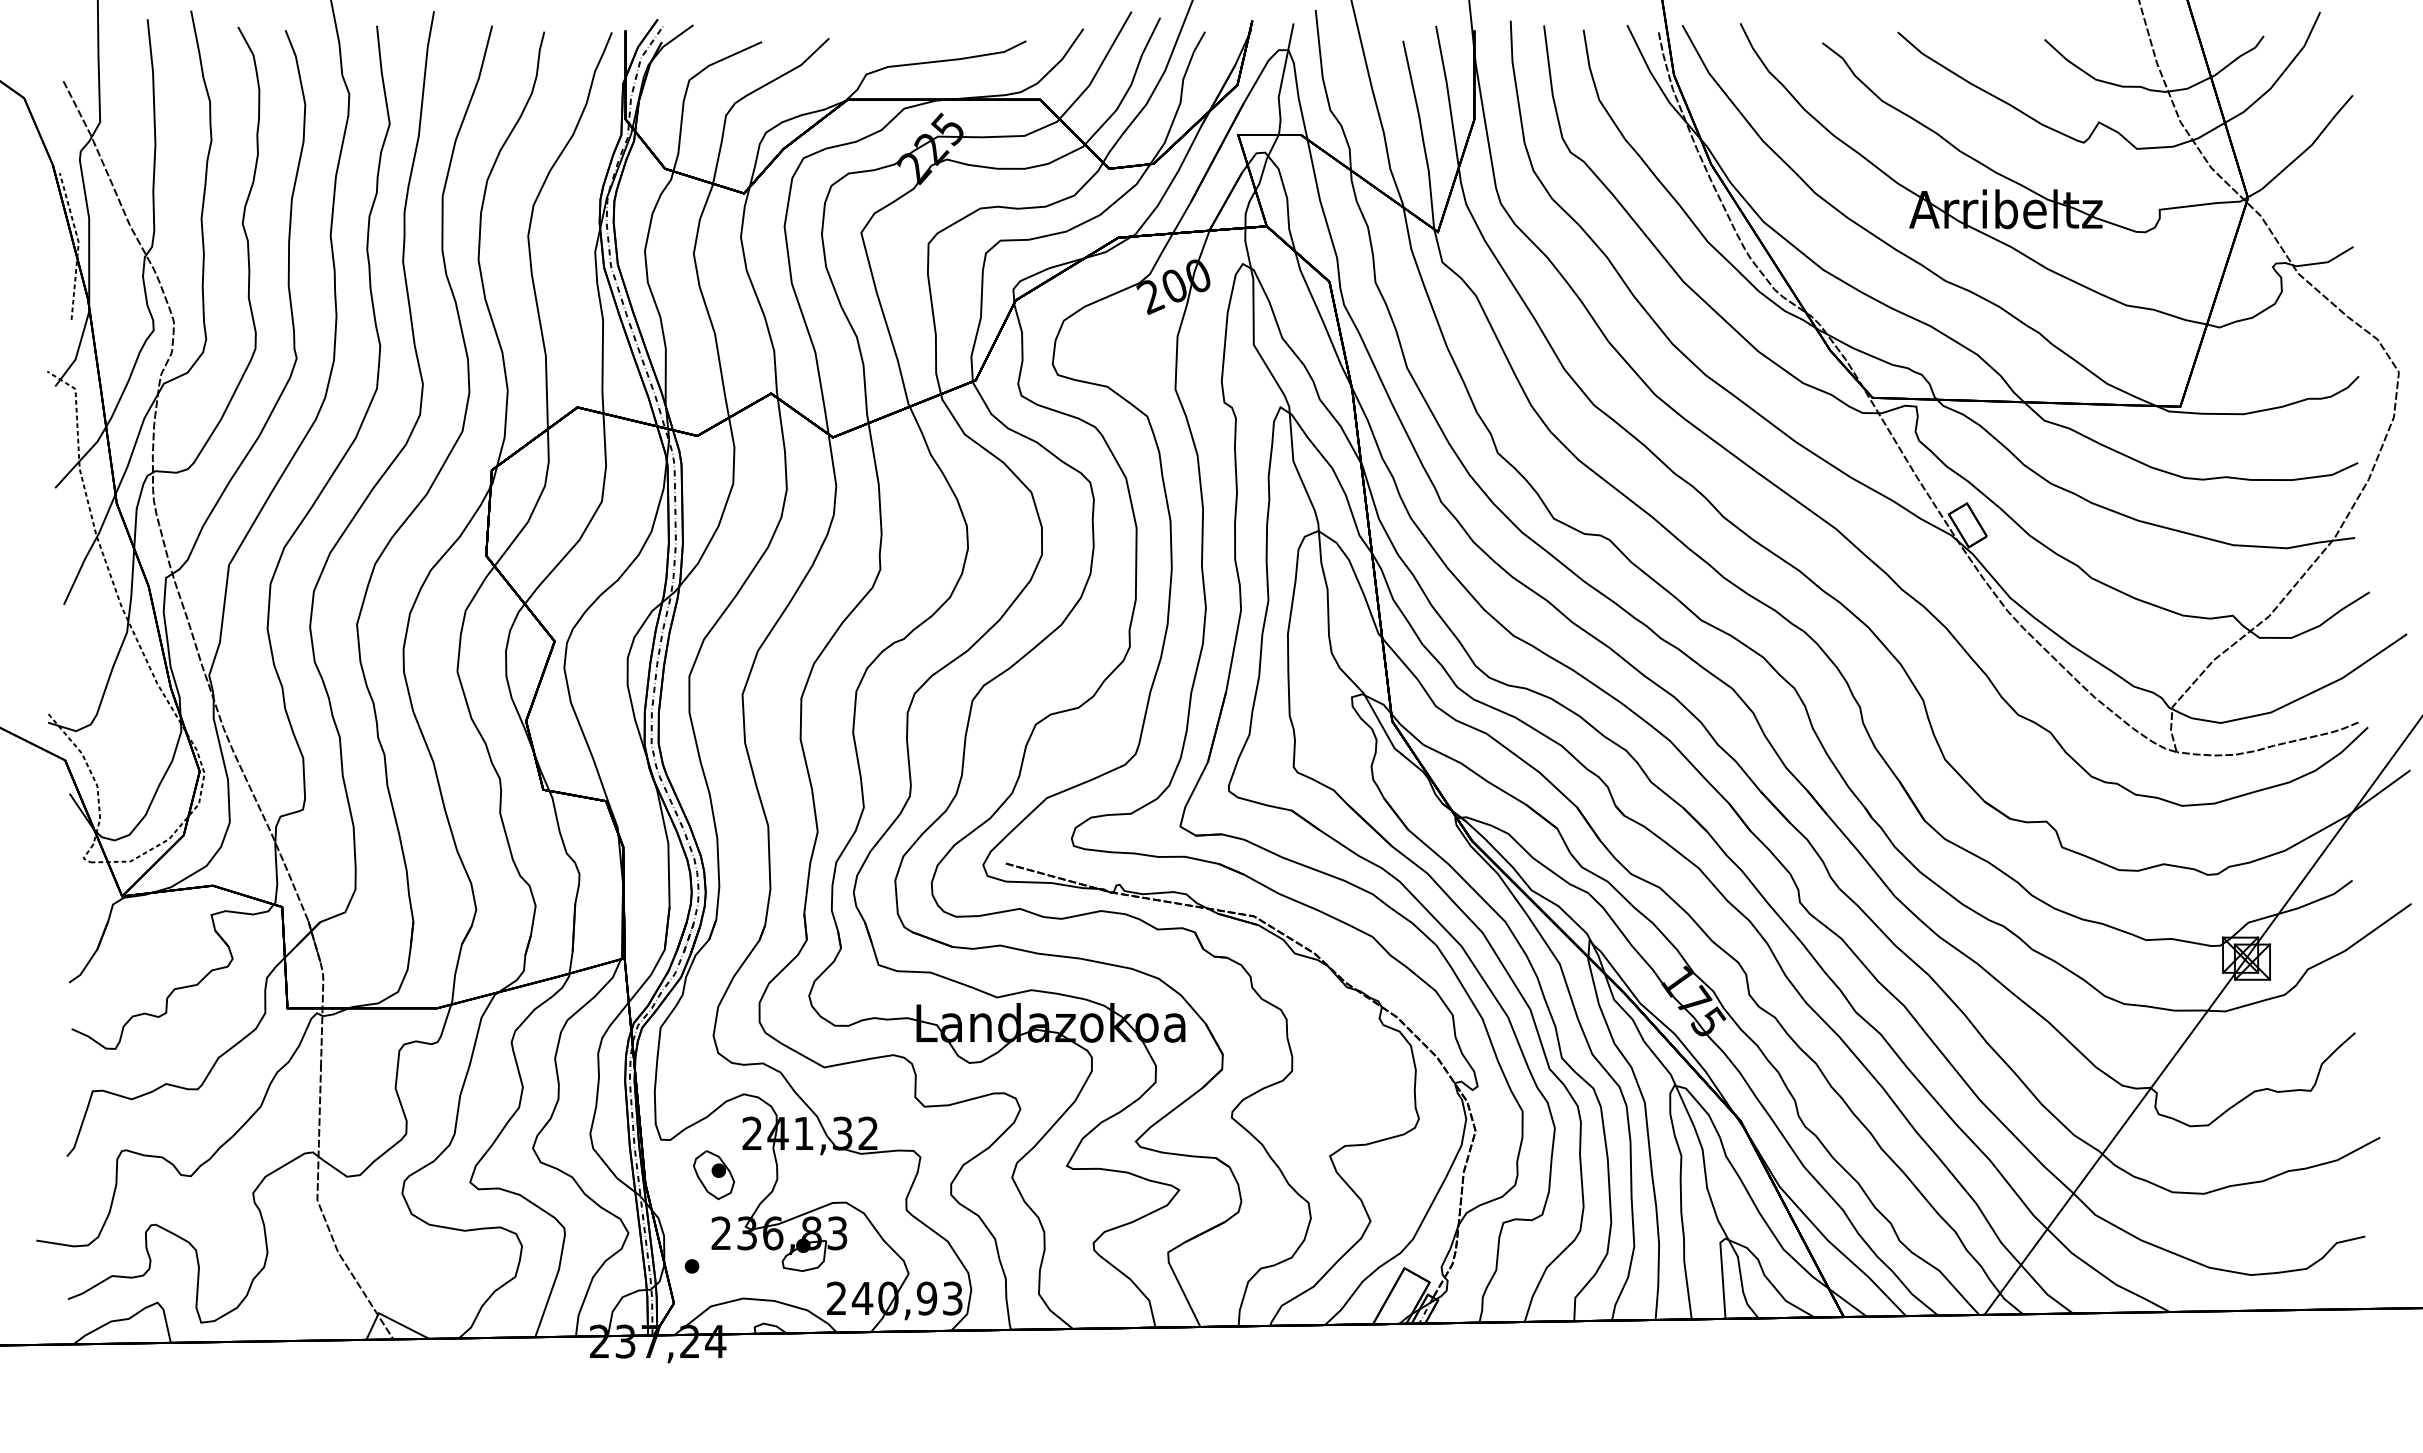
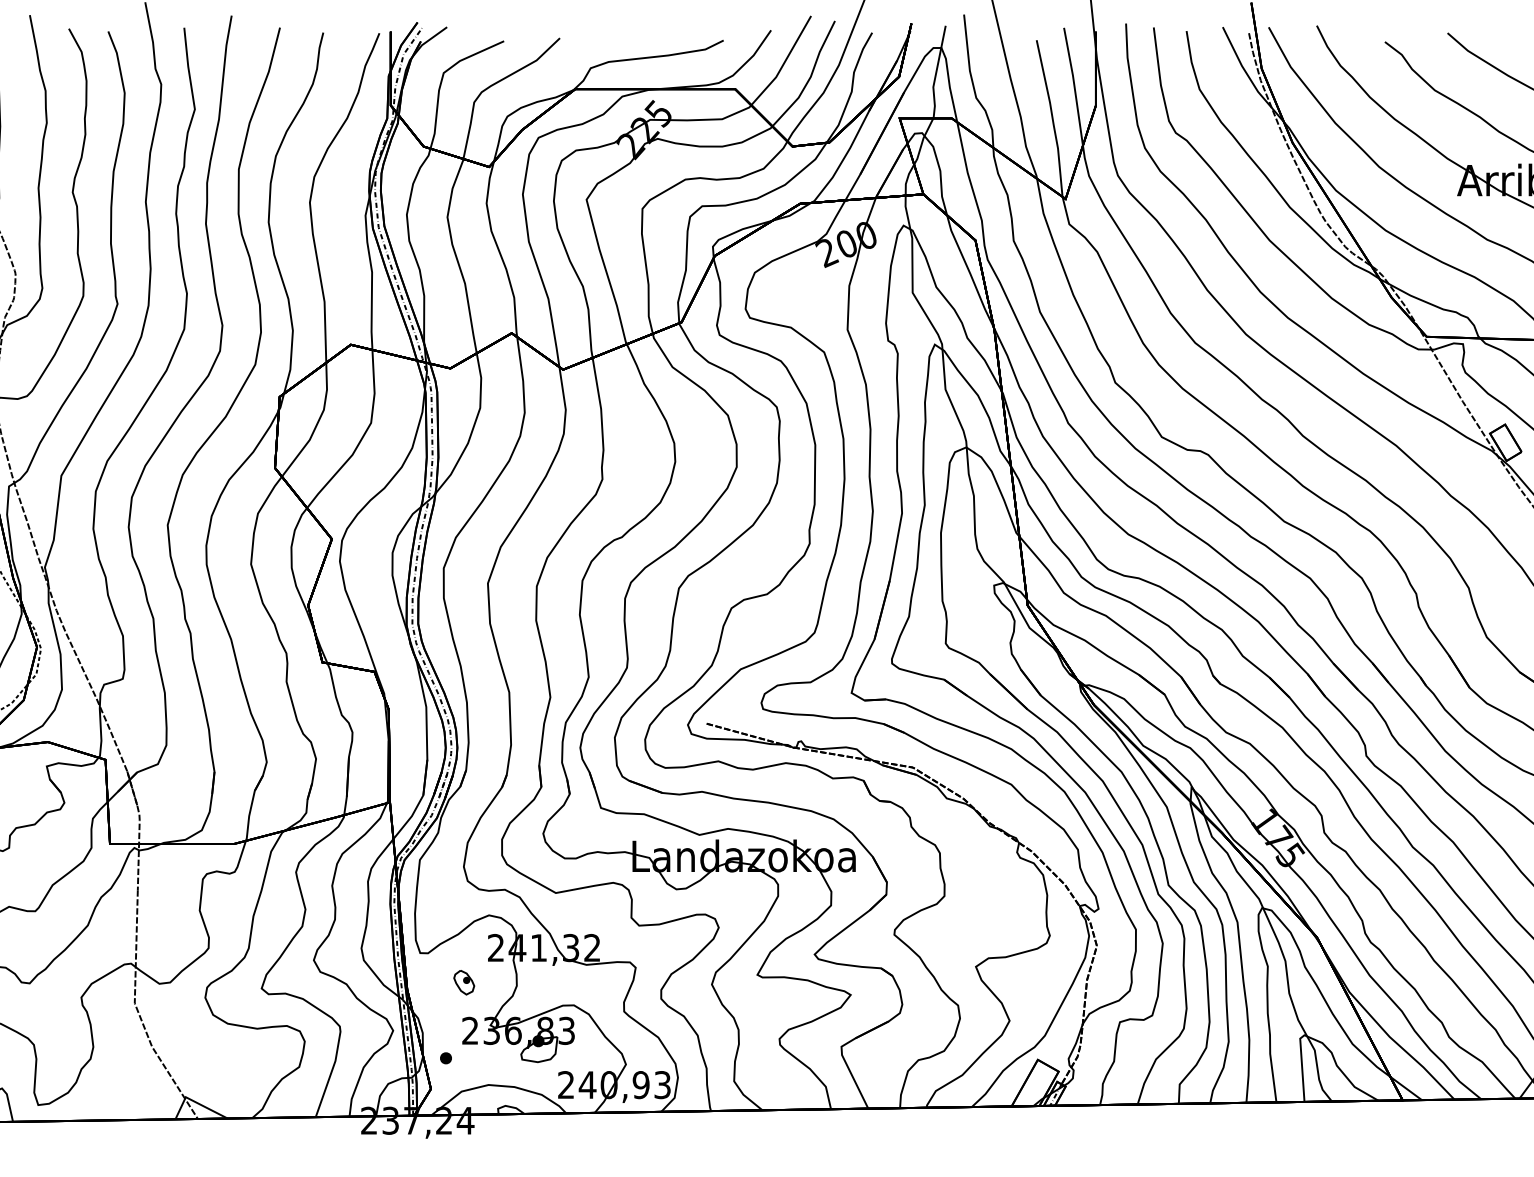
part: (713, 1175) -> (463, 982), size x0.6

